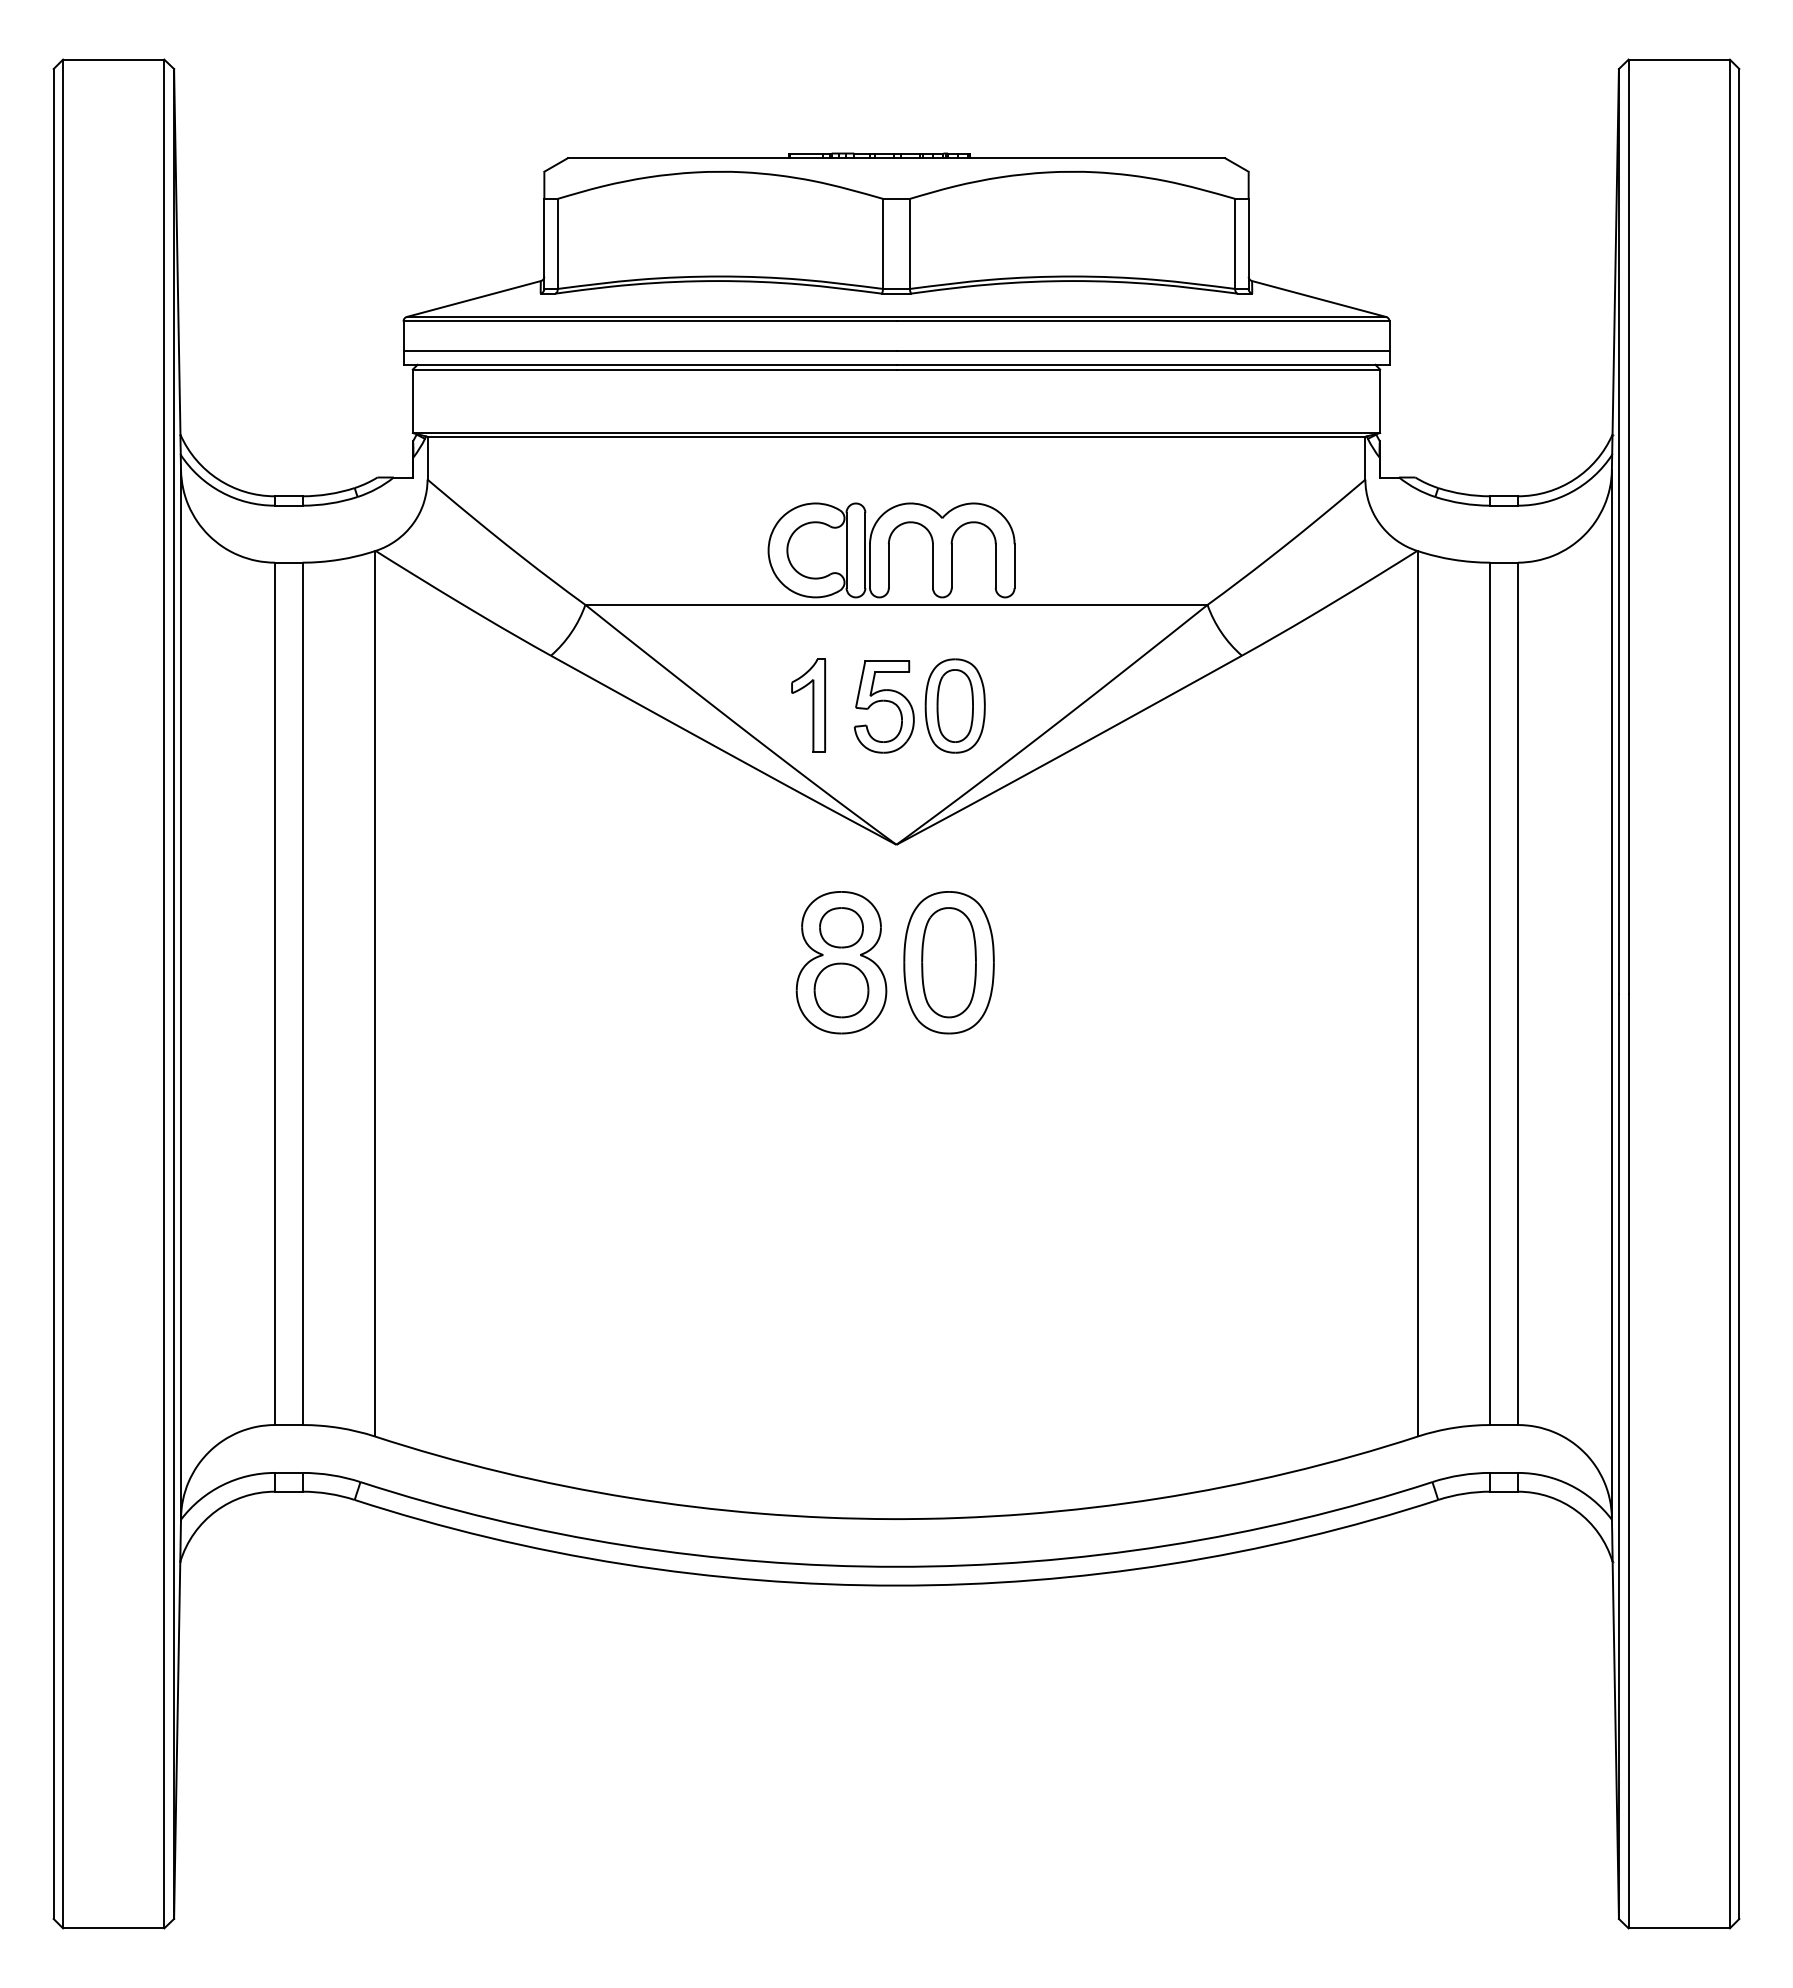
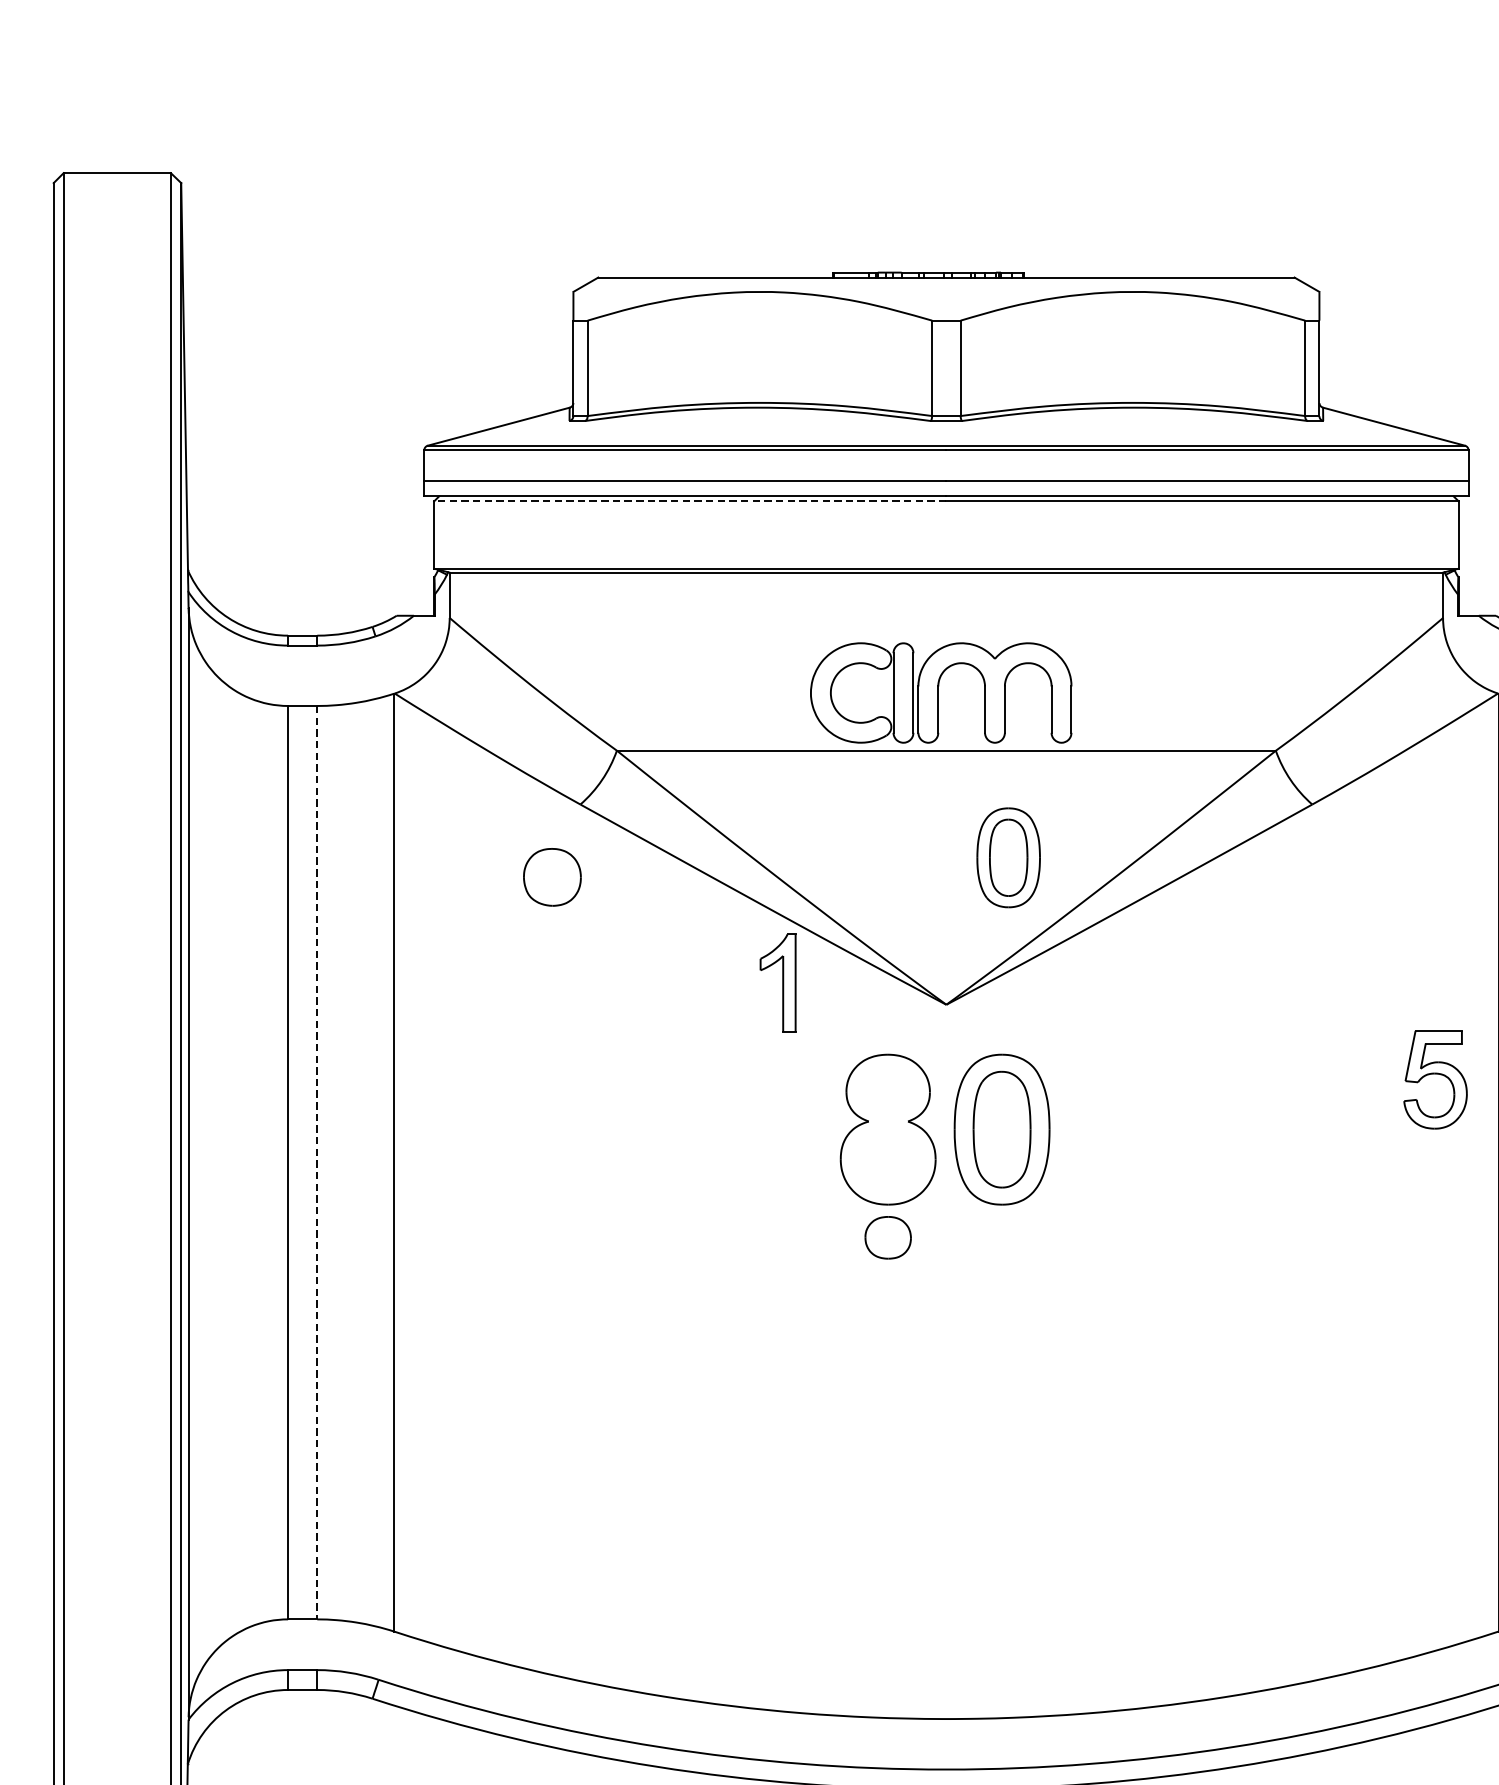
line: (654, 369) -> (690, 501), solid -> dashed
part: (808, 705) -> (778, 983), moved
part: (883, 706) -> (1434, 1079), moved
part: (841, 927) -> (888, 1237), moved
part: (841, 990) -> (552, 877), moved
line: (302, 994) -> (317, 1163), solid -> dashed

